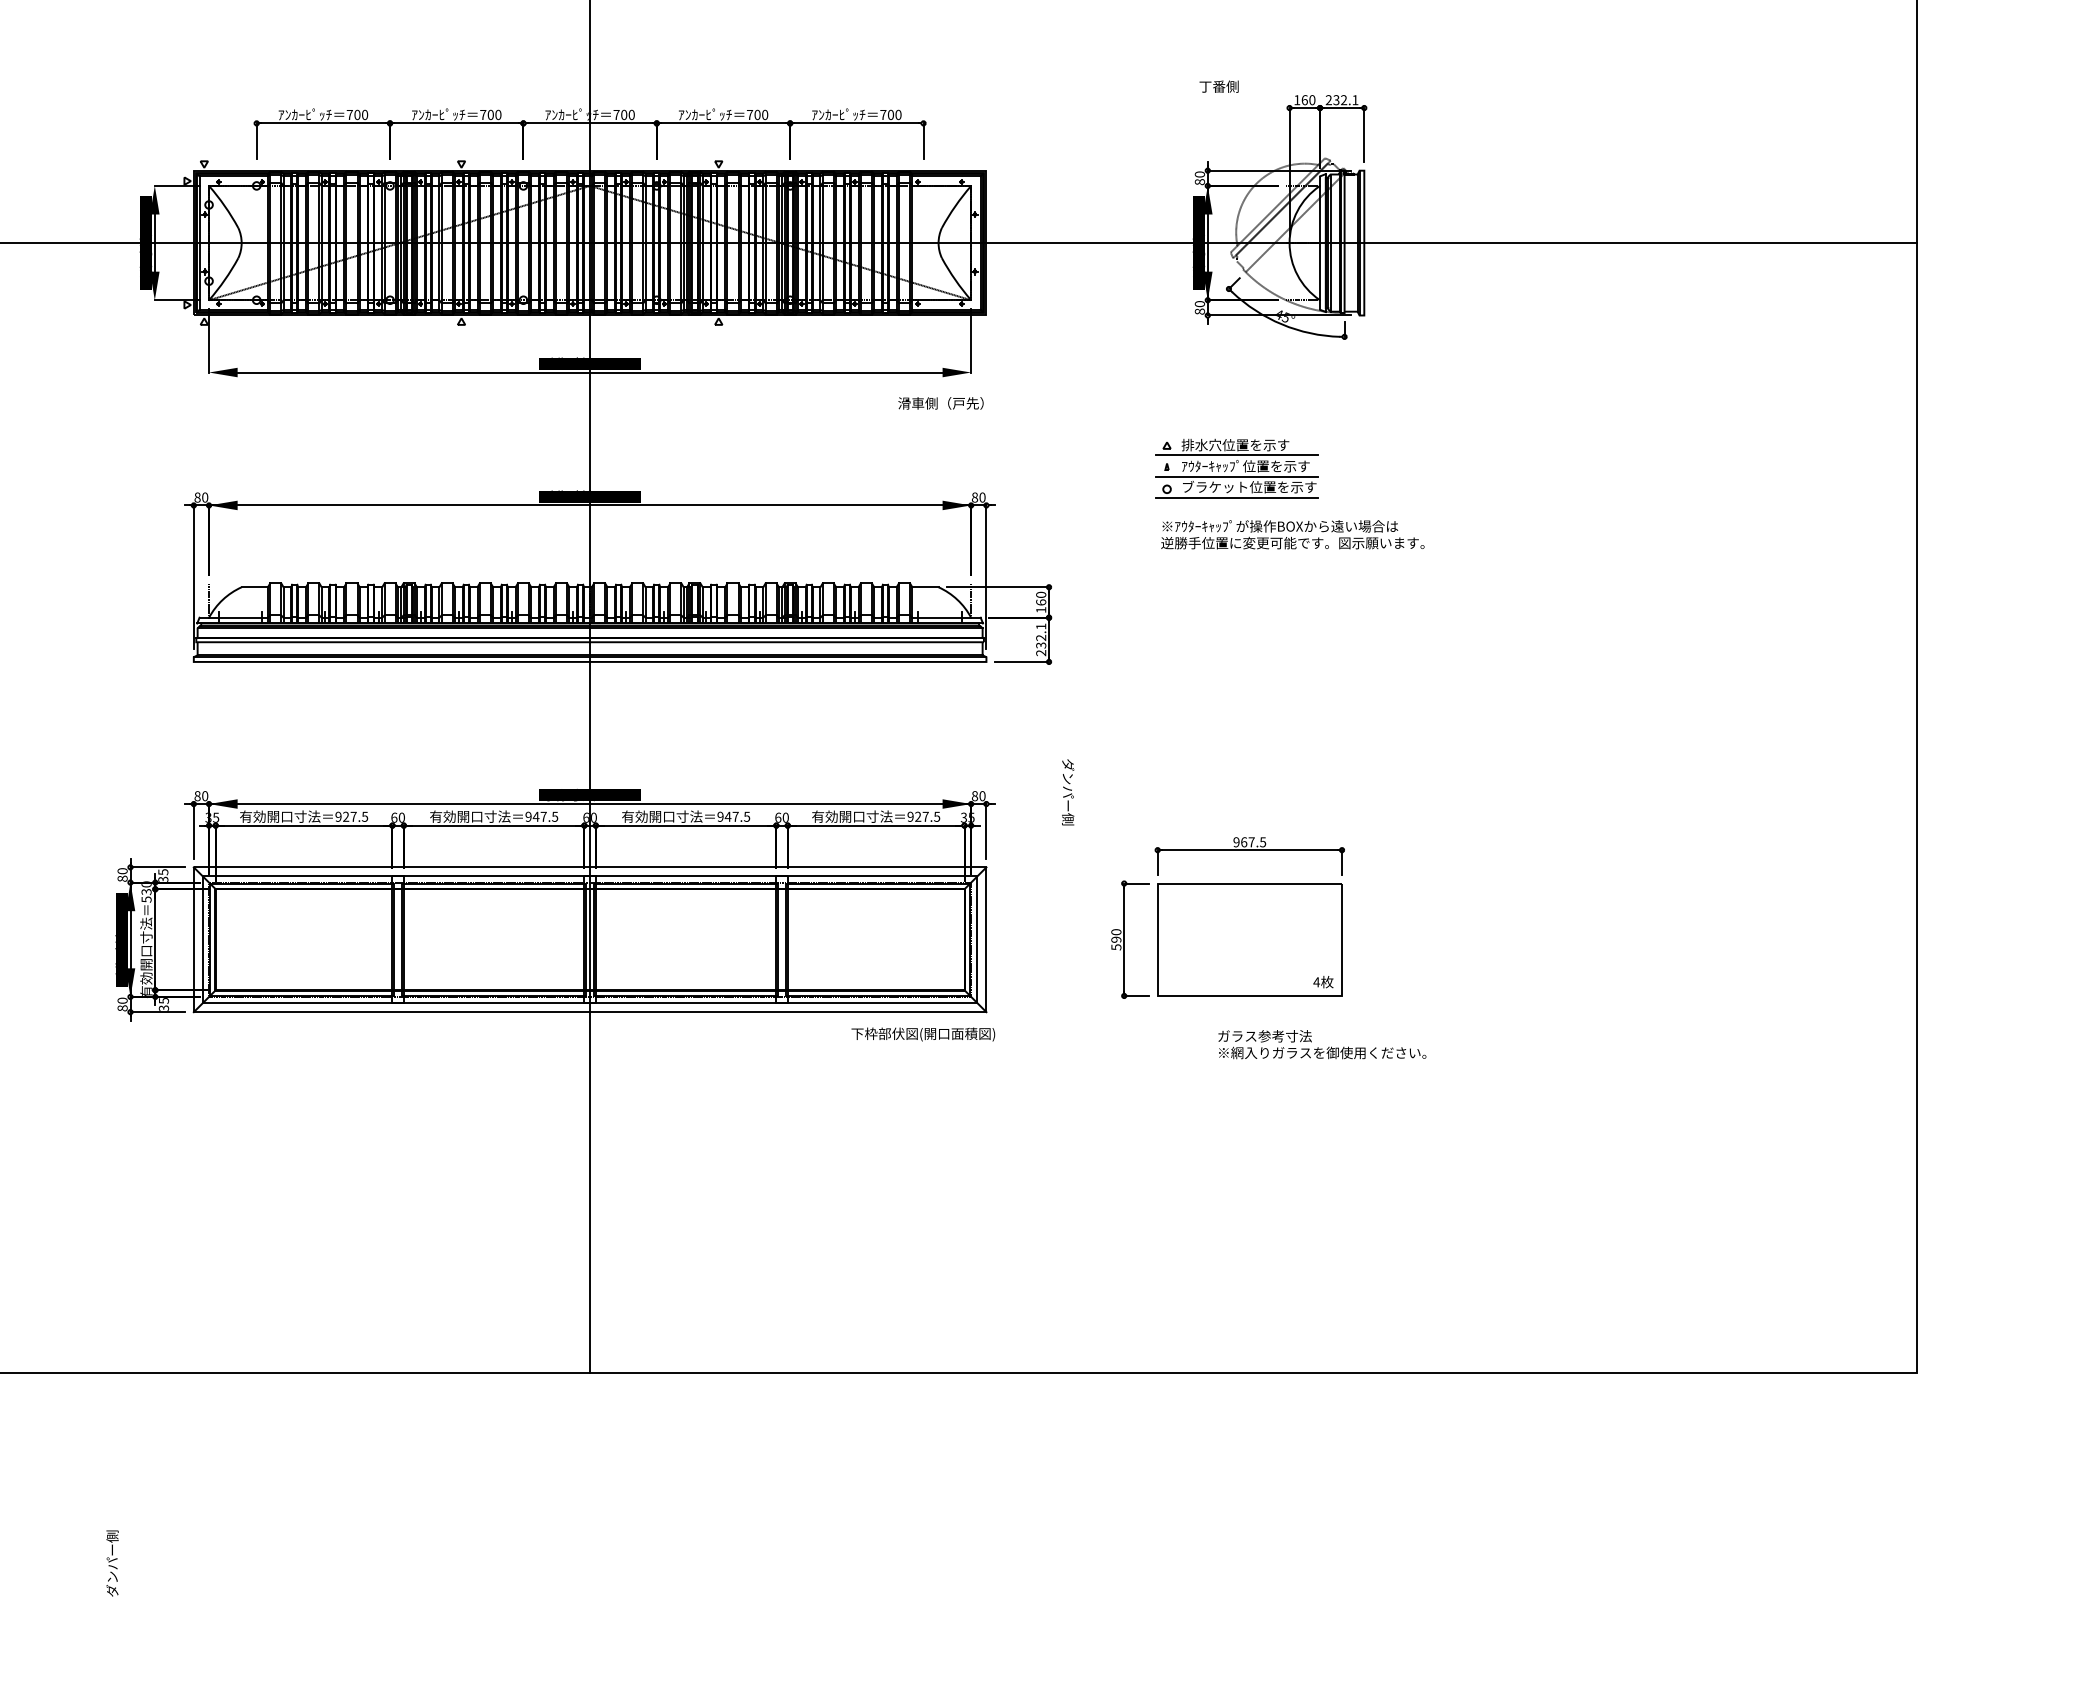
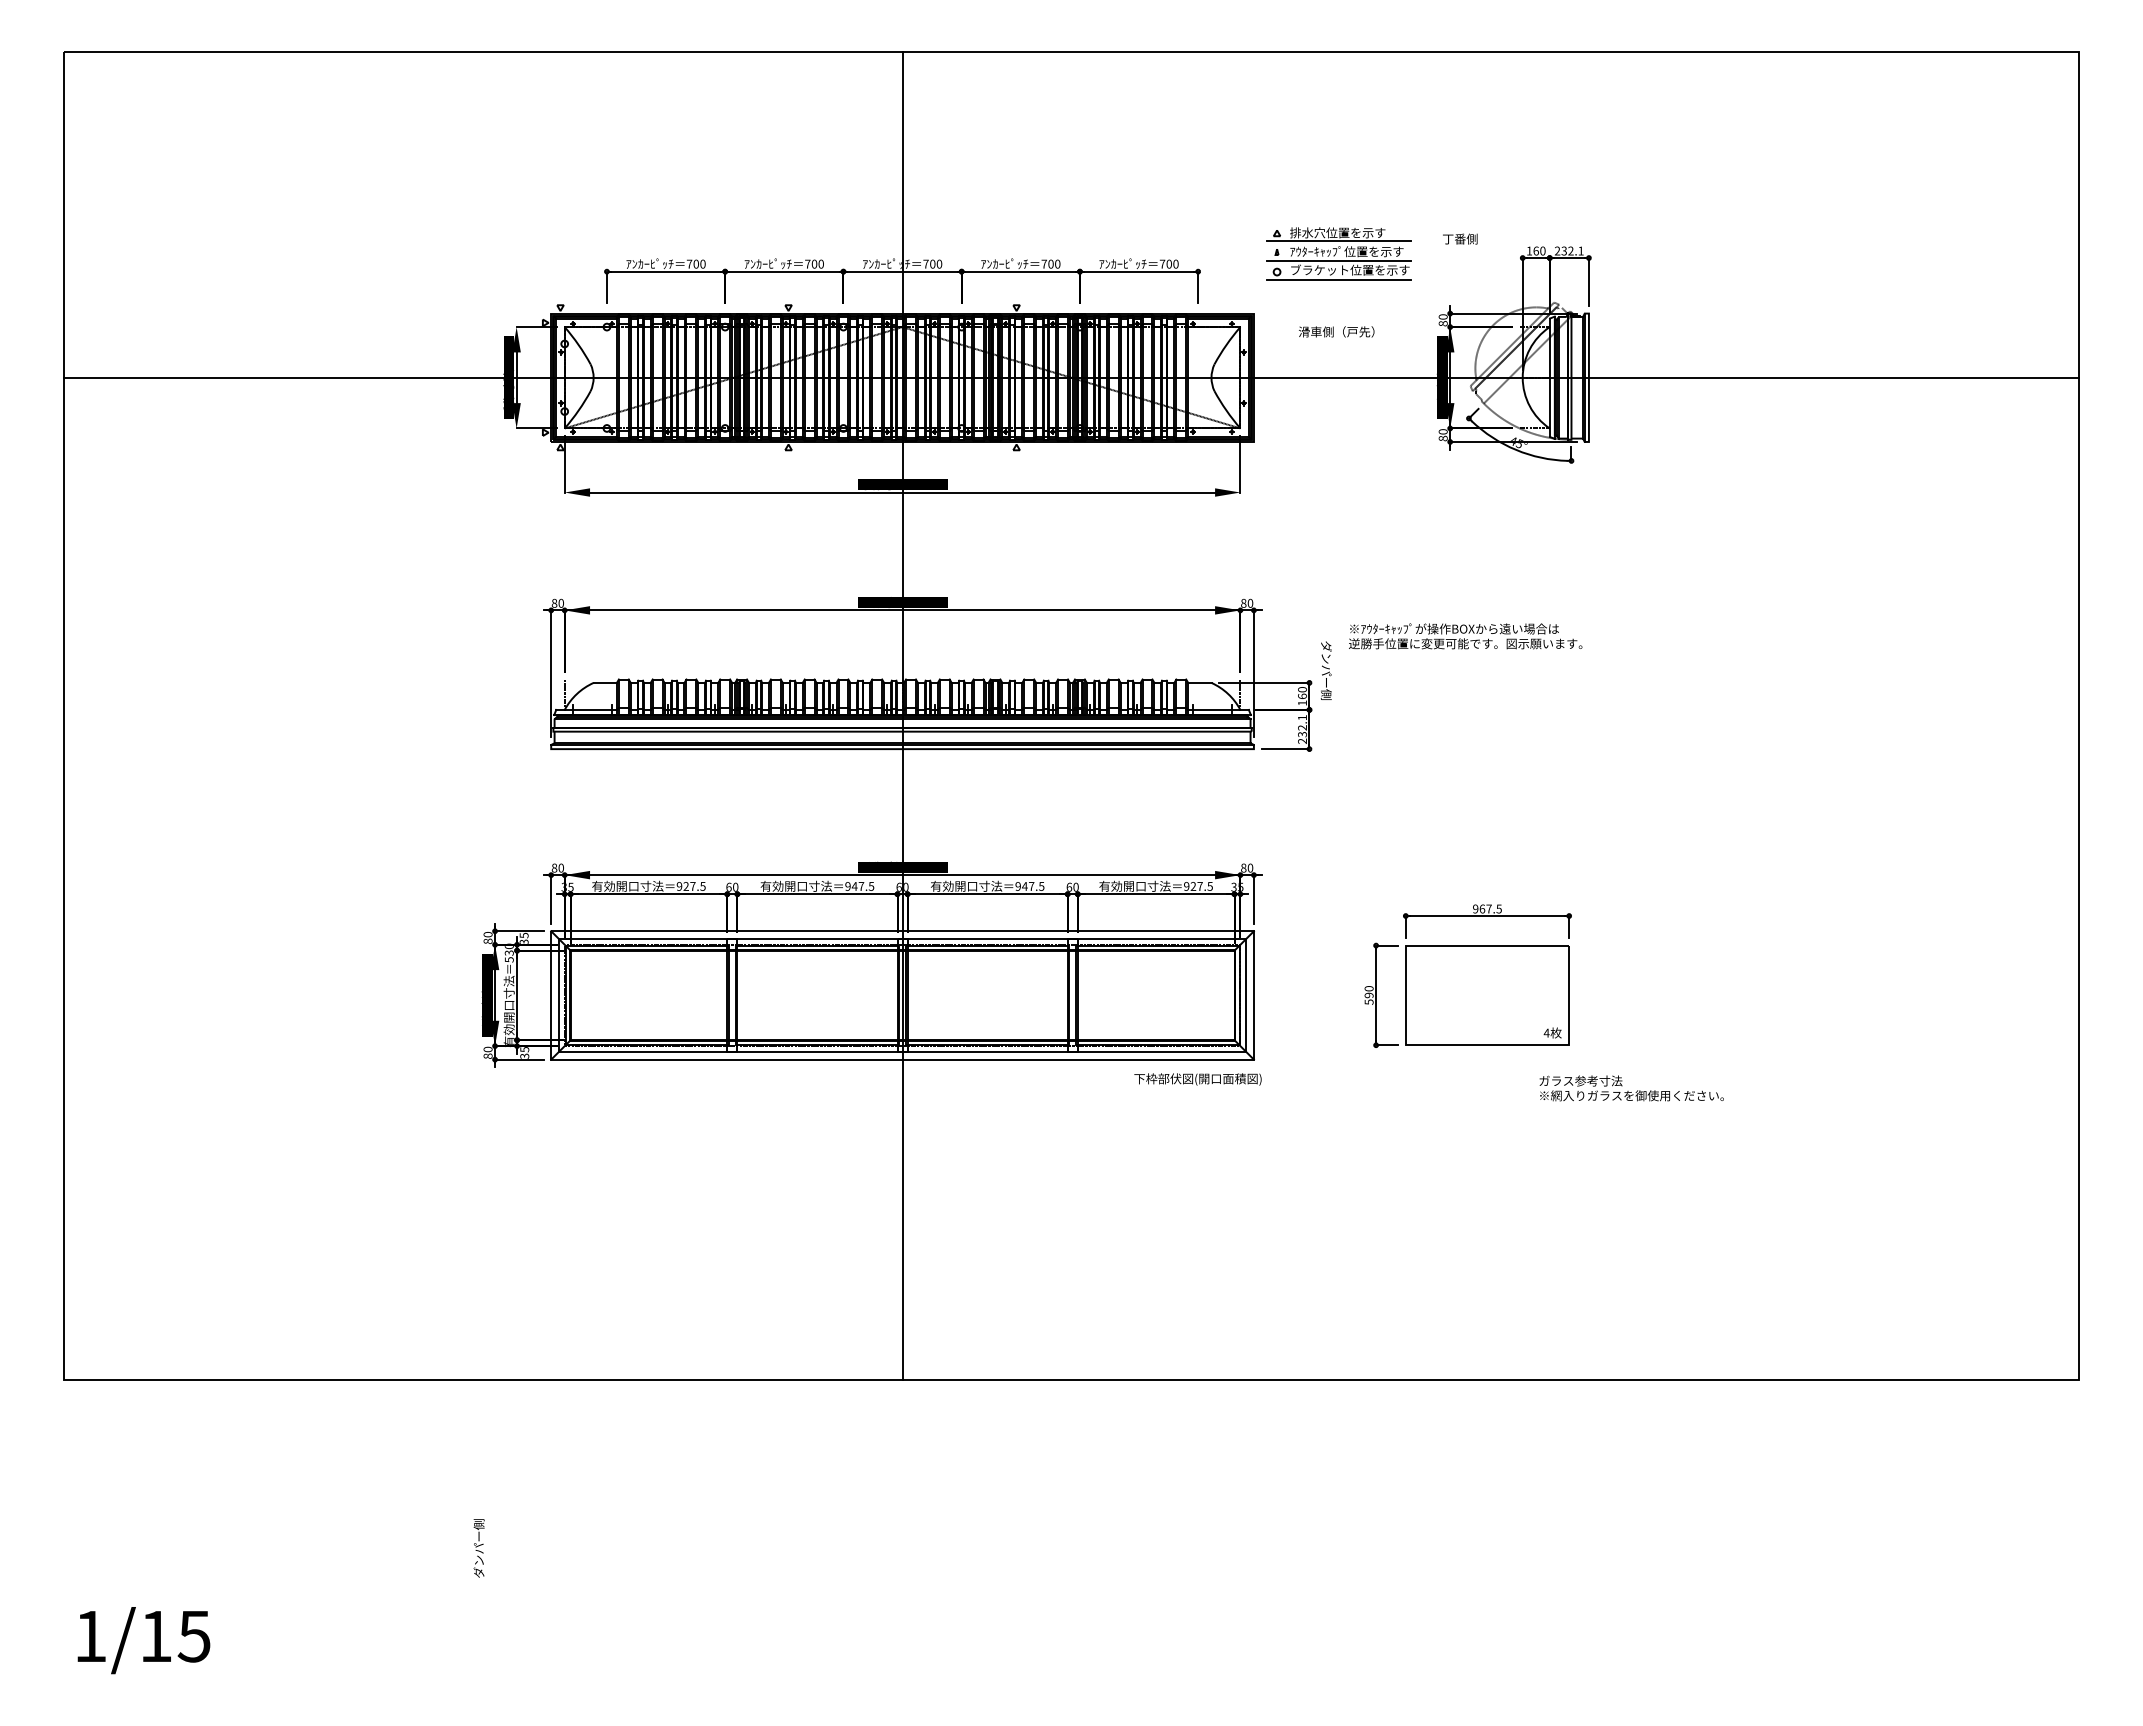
text: (940, 402) -> (1336, 331), moved
part: (1236, 468) -> (1338, 253), moved
text: (1292, 534) -> (1465, 636), moved
text: (1067, 792) -> (1325, 670), moved
text: (1322, 1044) -> (1631, 1088), moved

